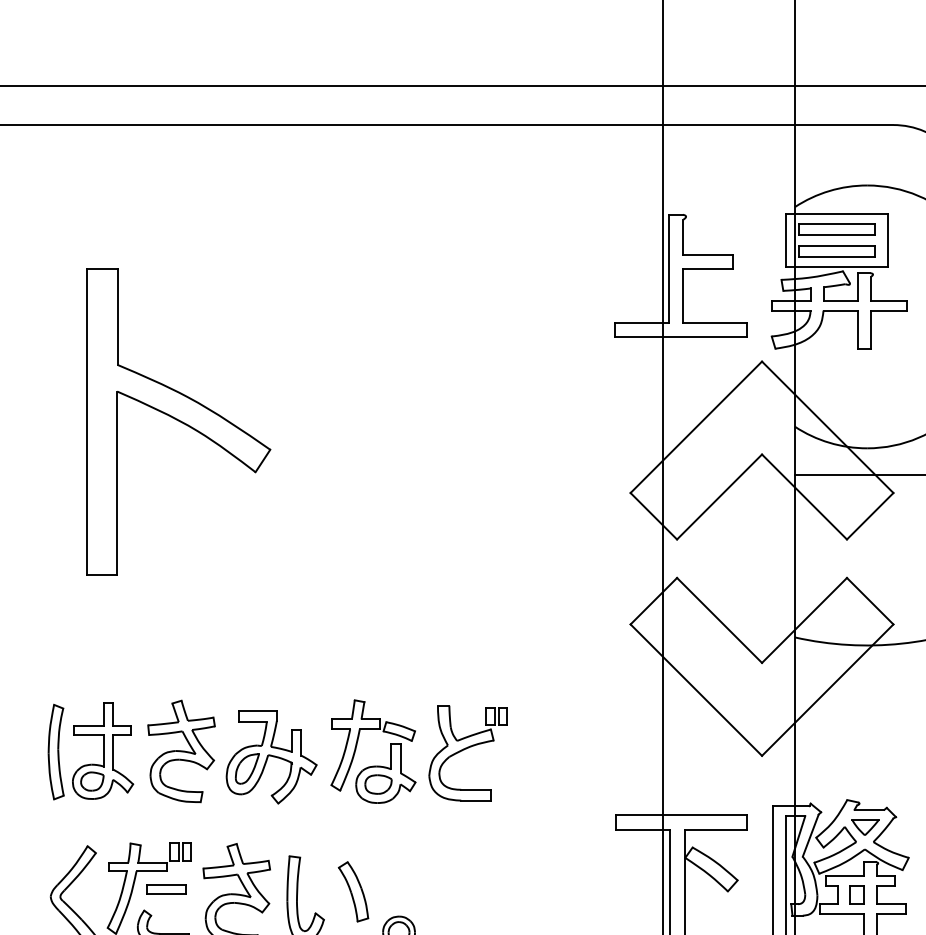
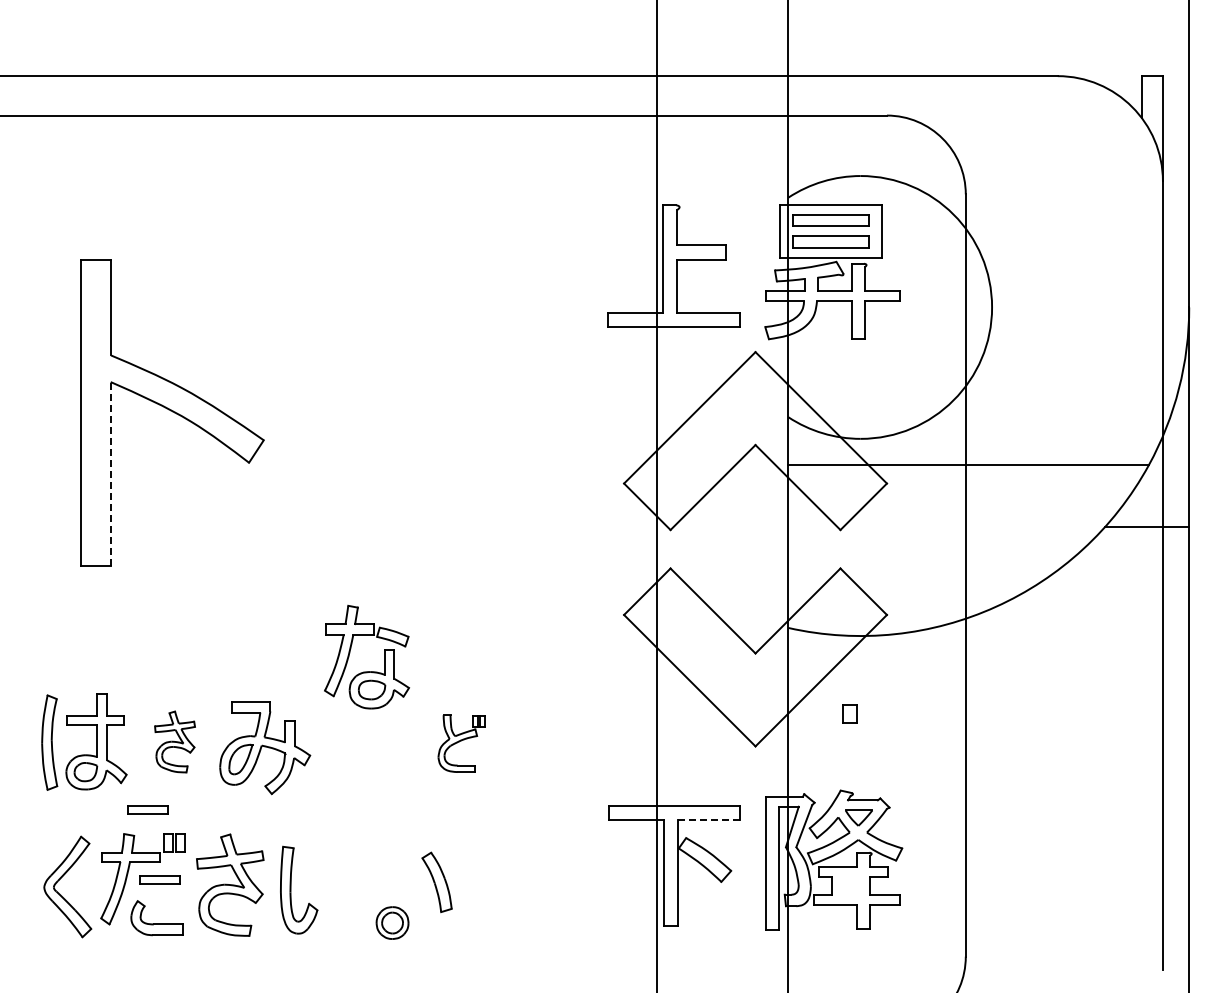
line: (117, 482) -> (110, 473), solid -> dashed
part: (181, 750) -> (174, 741), size x0.6
part: (468, 752) -> (461, 743), size x0.6
part: (374, 765) -> (367, 671), moved
part: (154, 818) -> (147, 809), added
line: (716, 829) -> (709, 820), solid -> dashed
part: (353, 891) -> (436, 882), moved
part: (856, 894) -> (849, 713), moved

